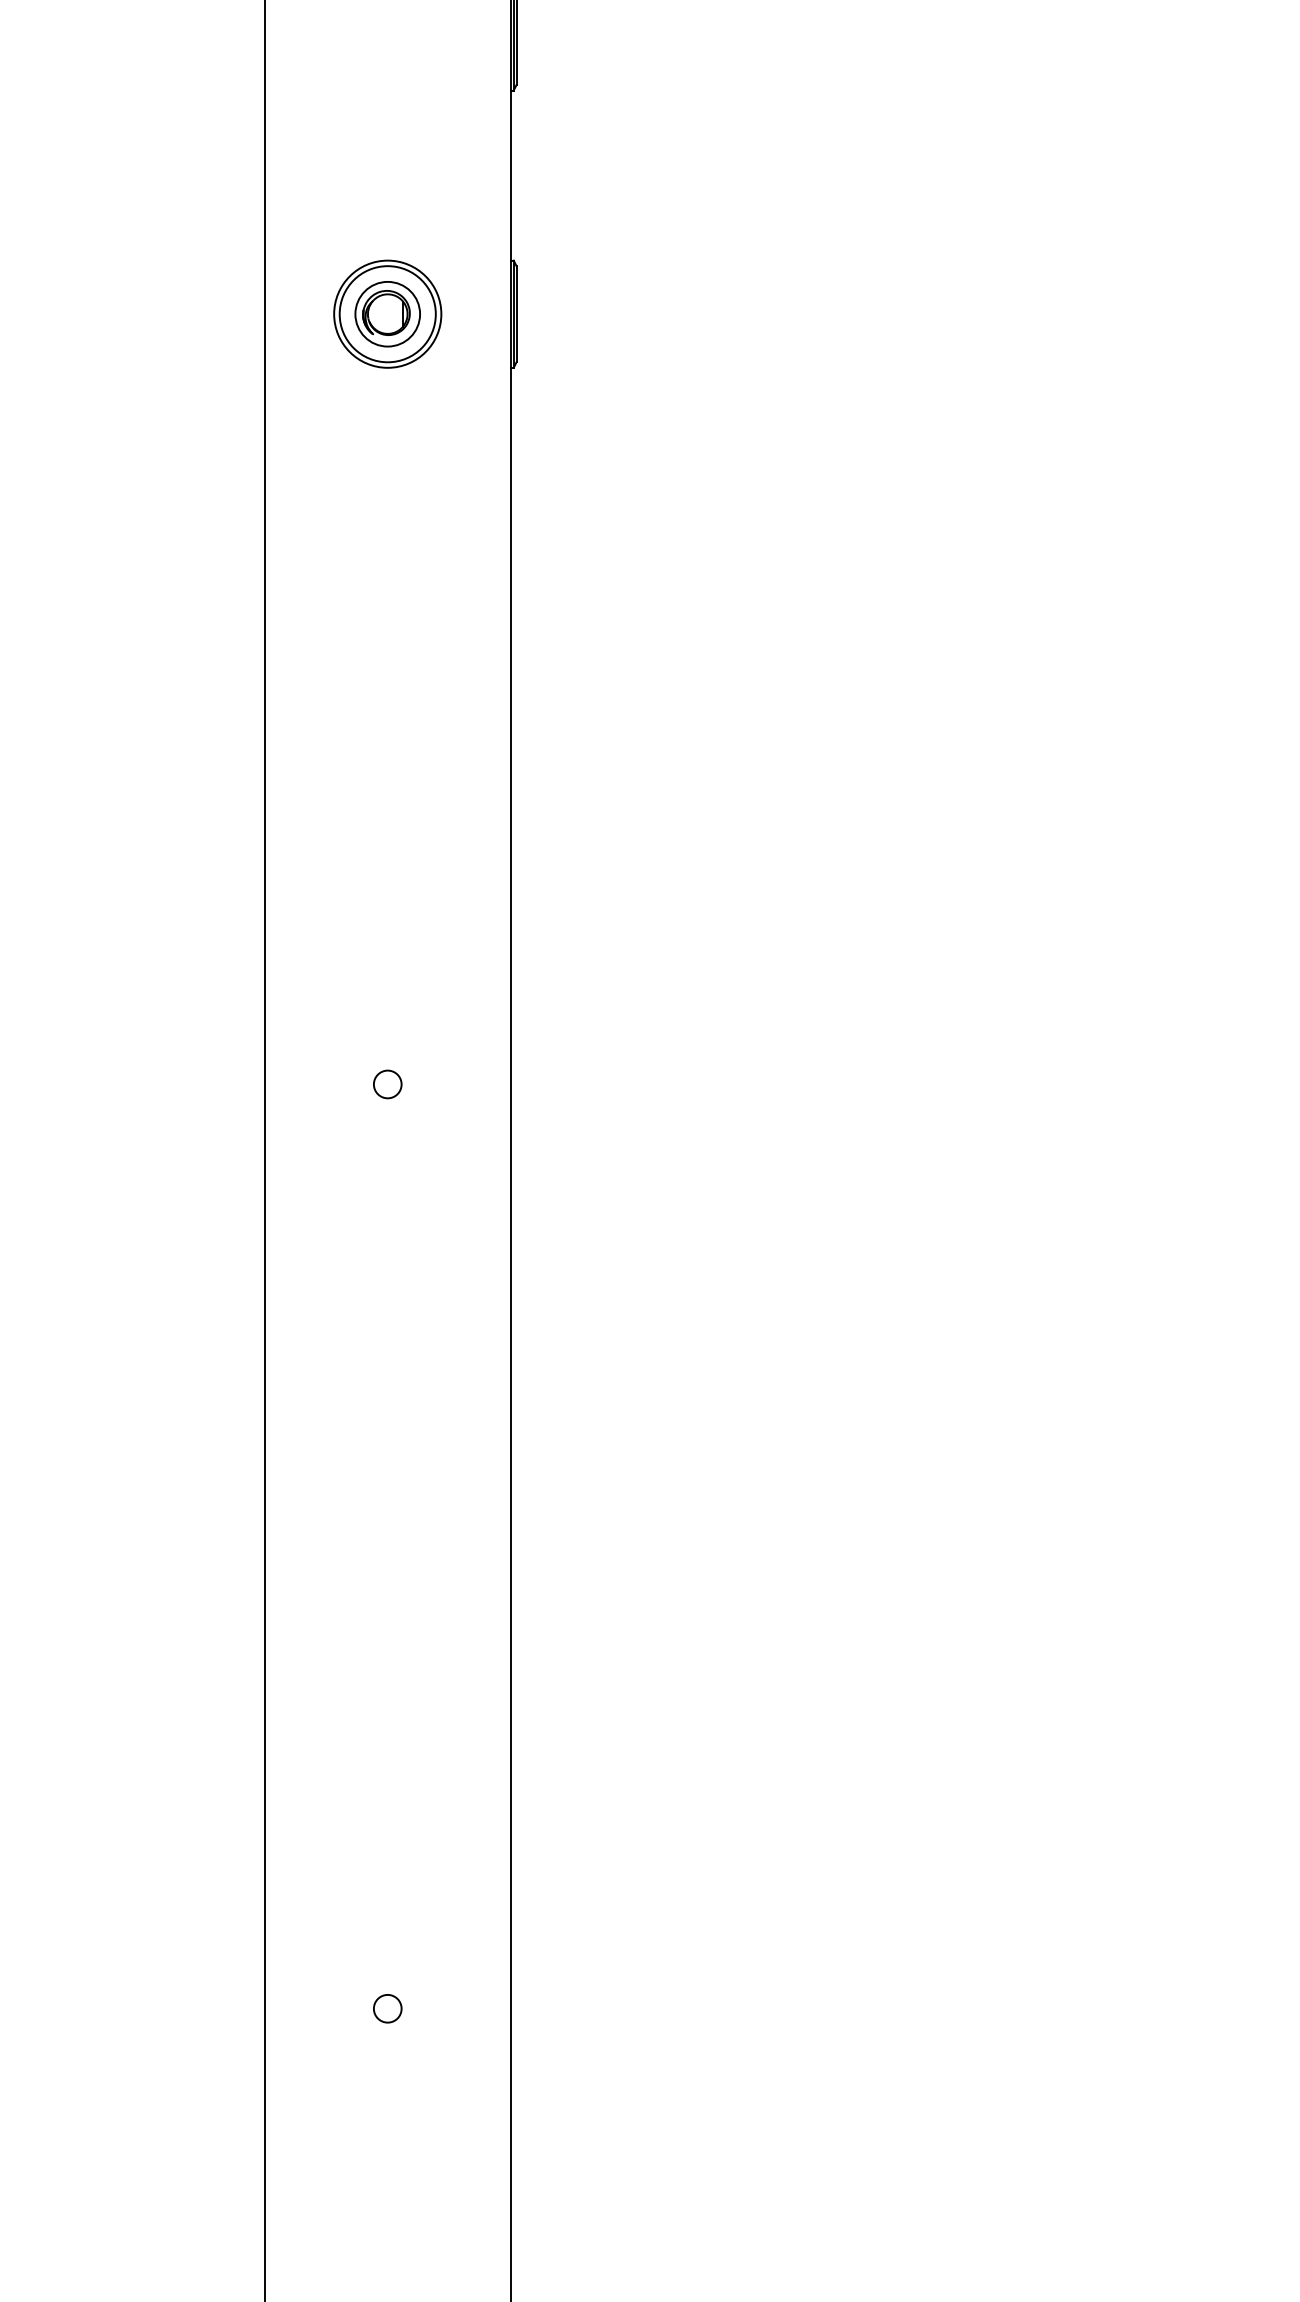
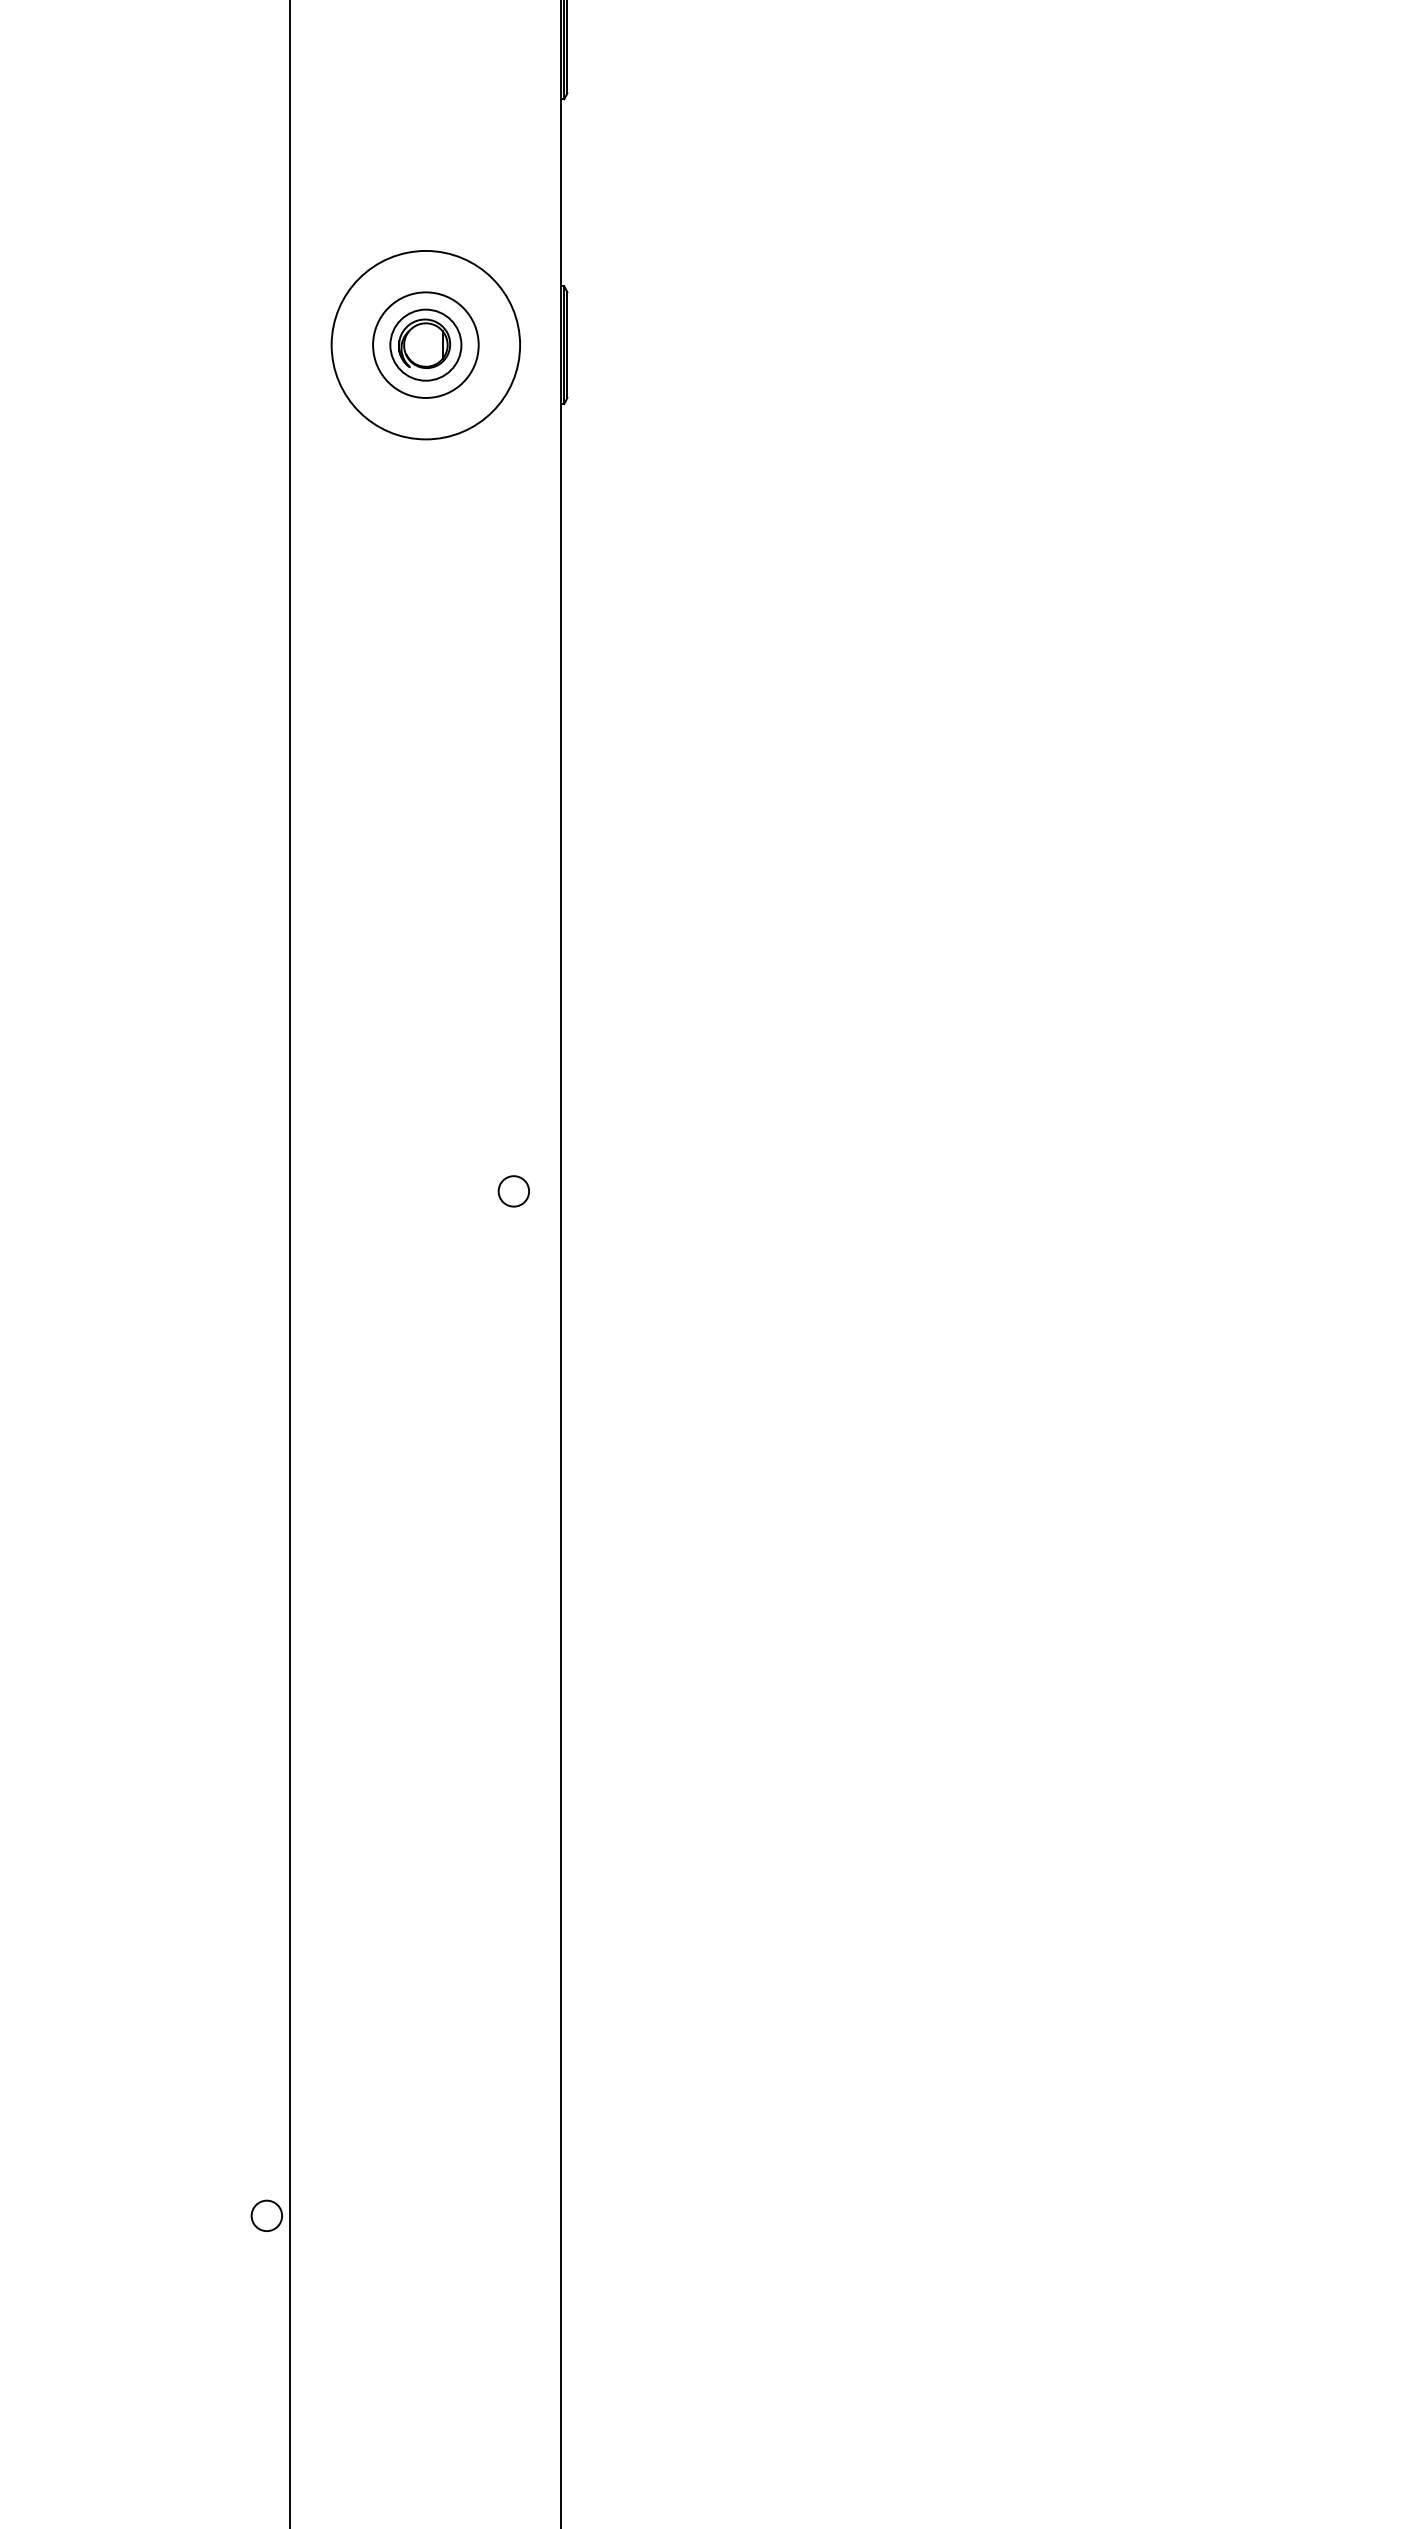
circle: (387, 314) -> (425, 345), size x1.6
circle: (387, 1084) -> (513, 1191), moved
circle: (387, 2008) -> (266, 2215), moved

